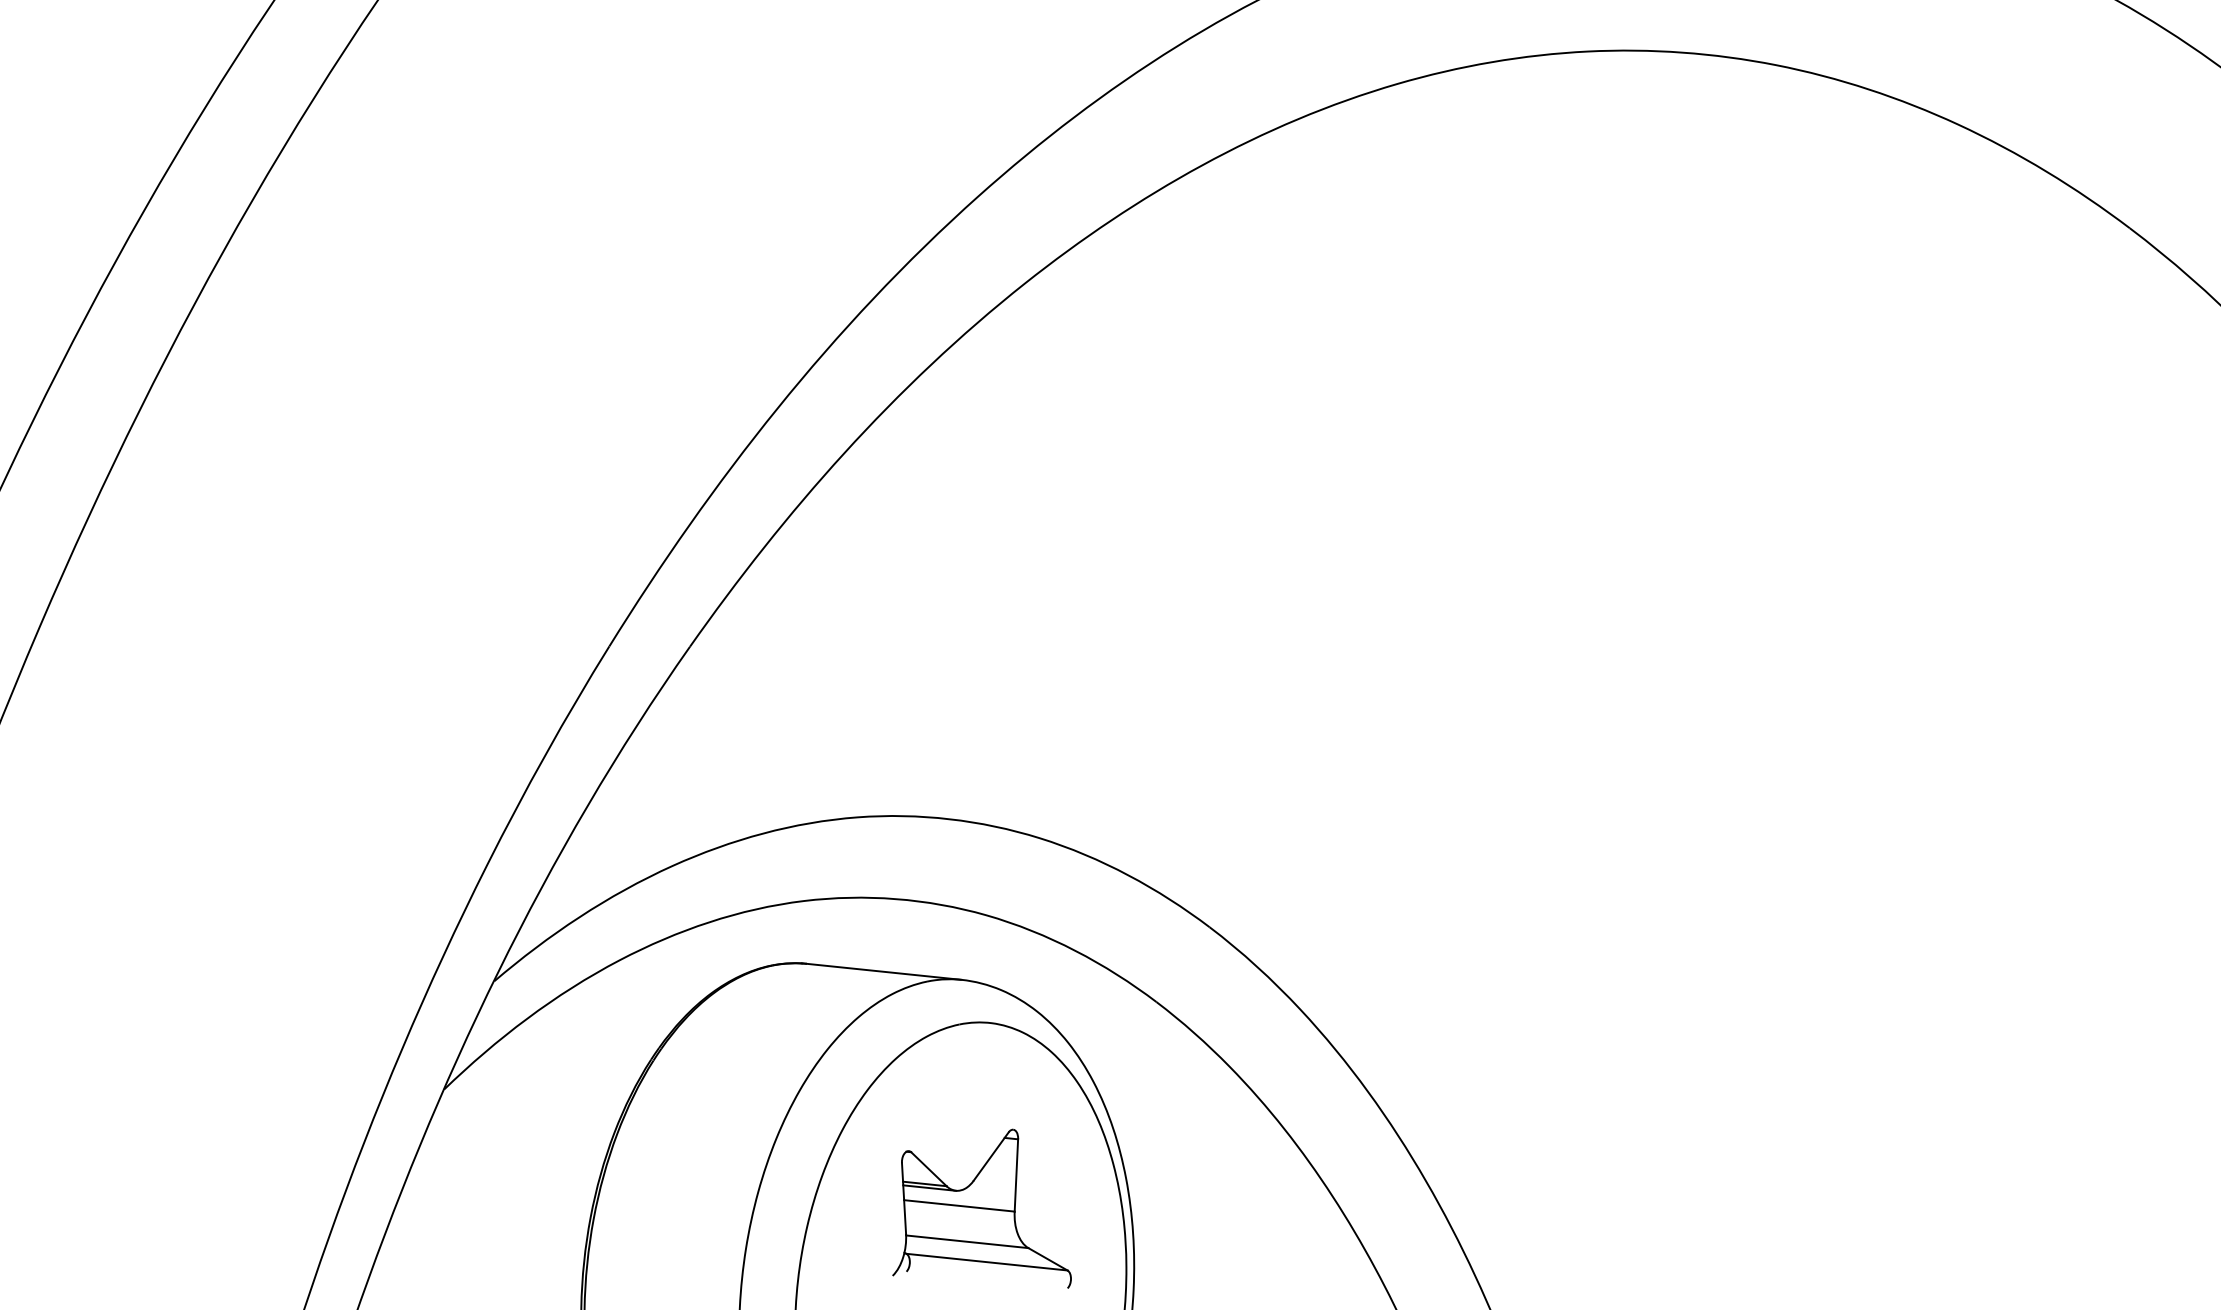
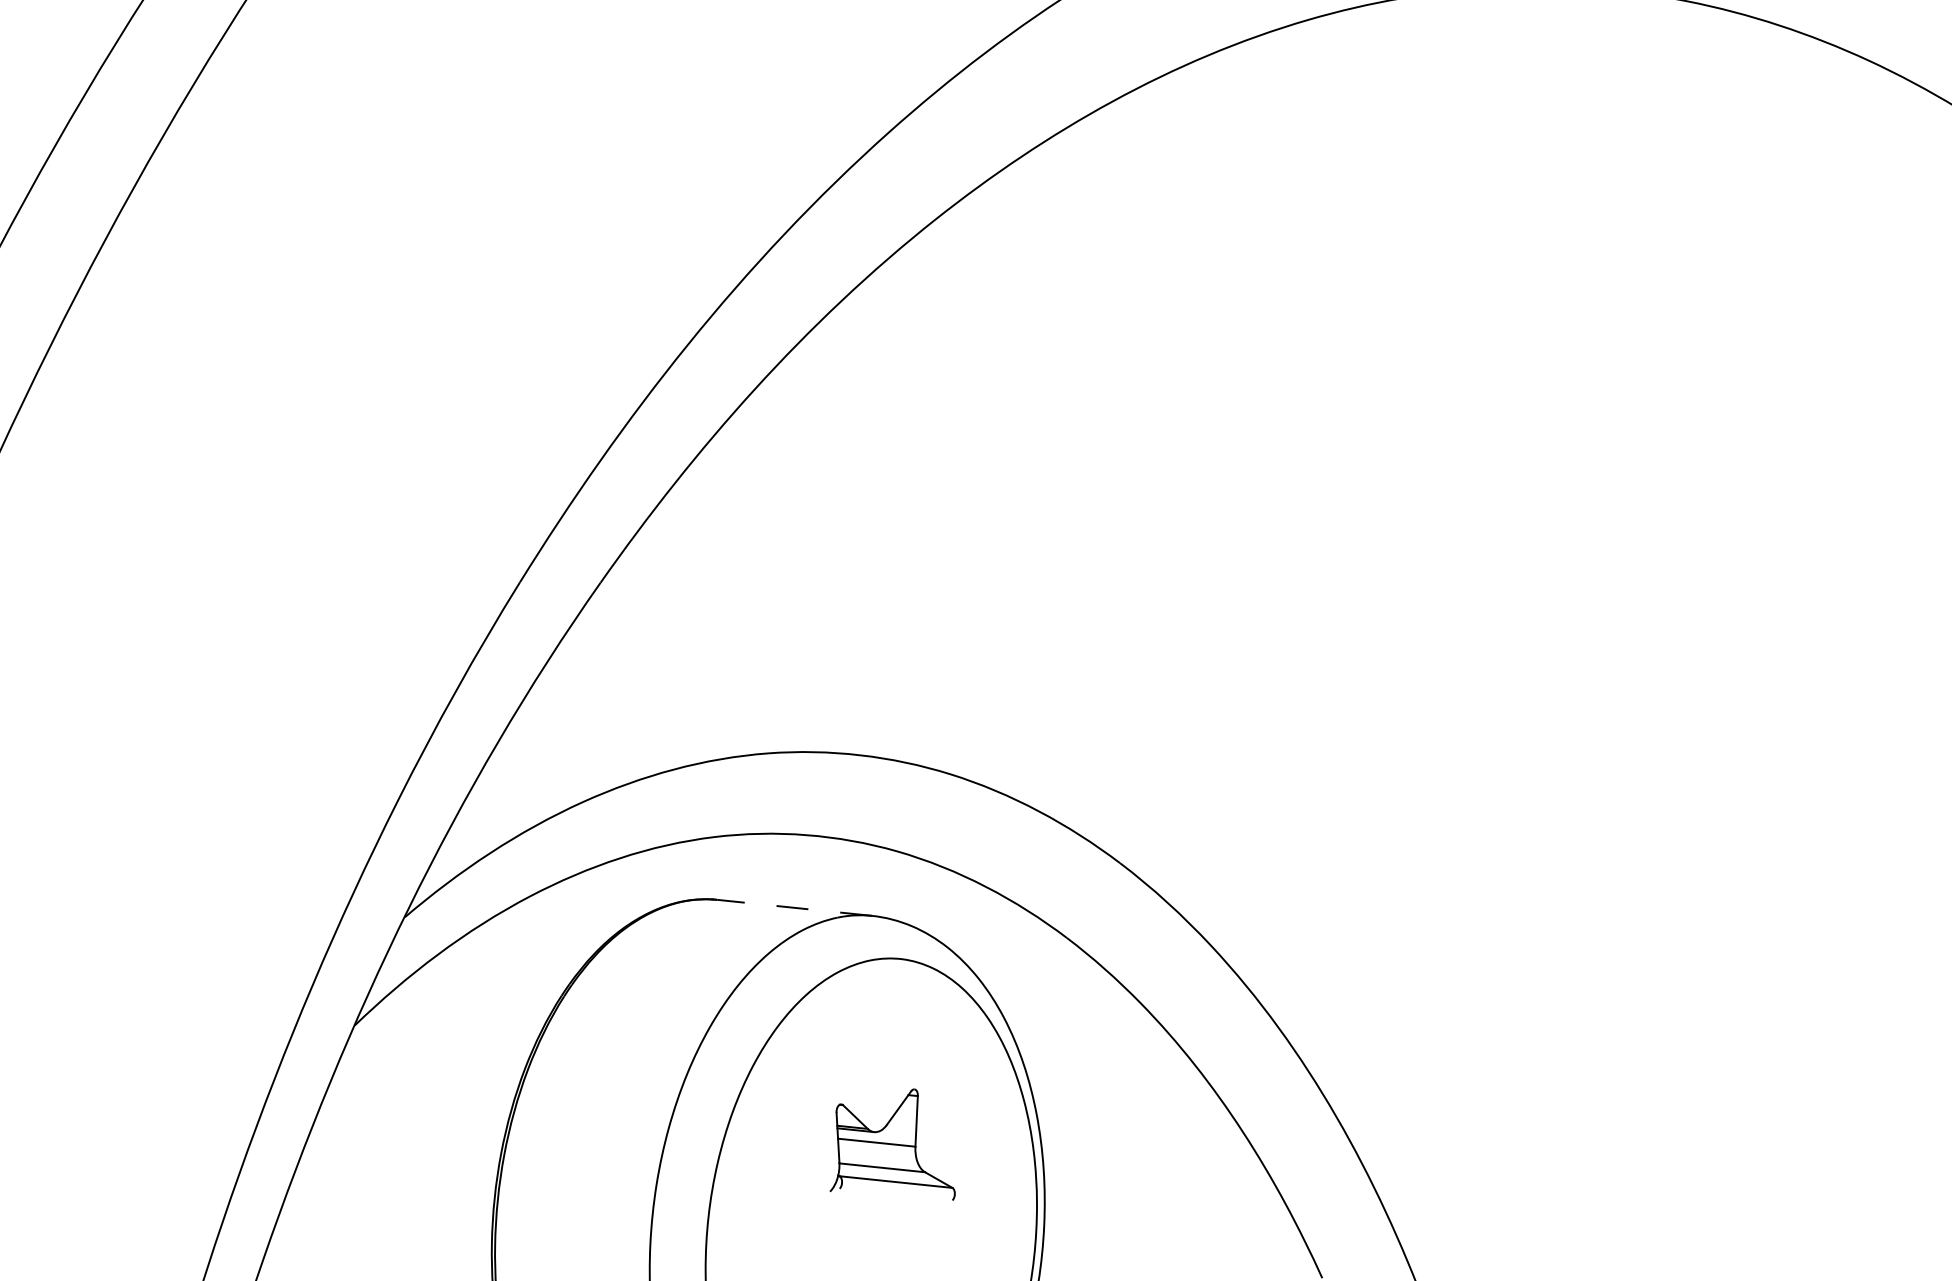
line: (884, 971) -> (795, 907), solid -> dashed
part: (981, 1208) -> (892, 1144), size x0.7

